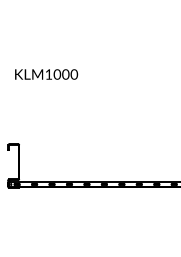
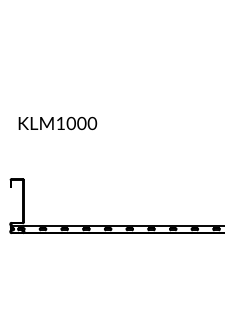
text: (46, 74) -> (57, 123), moved

